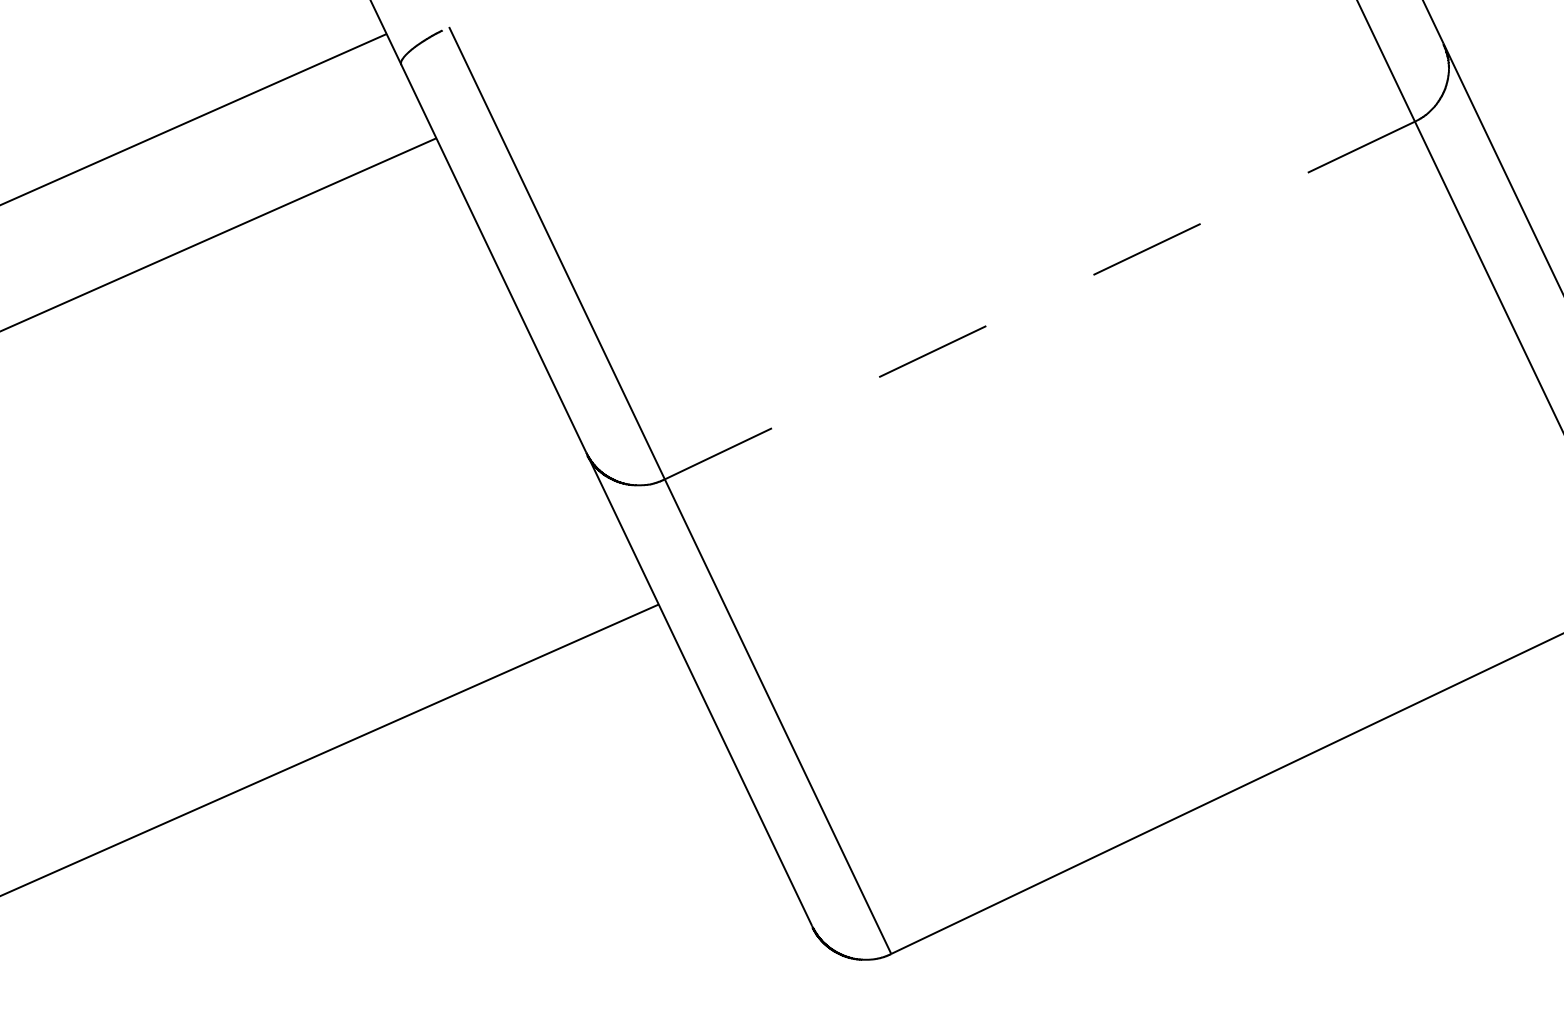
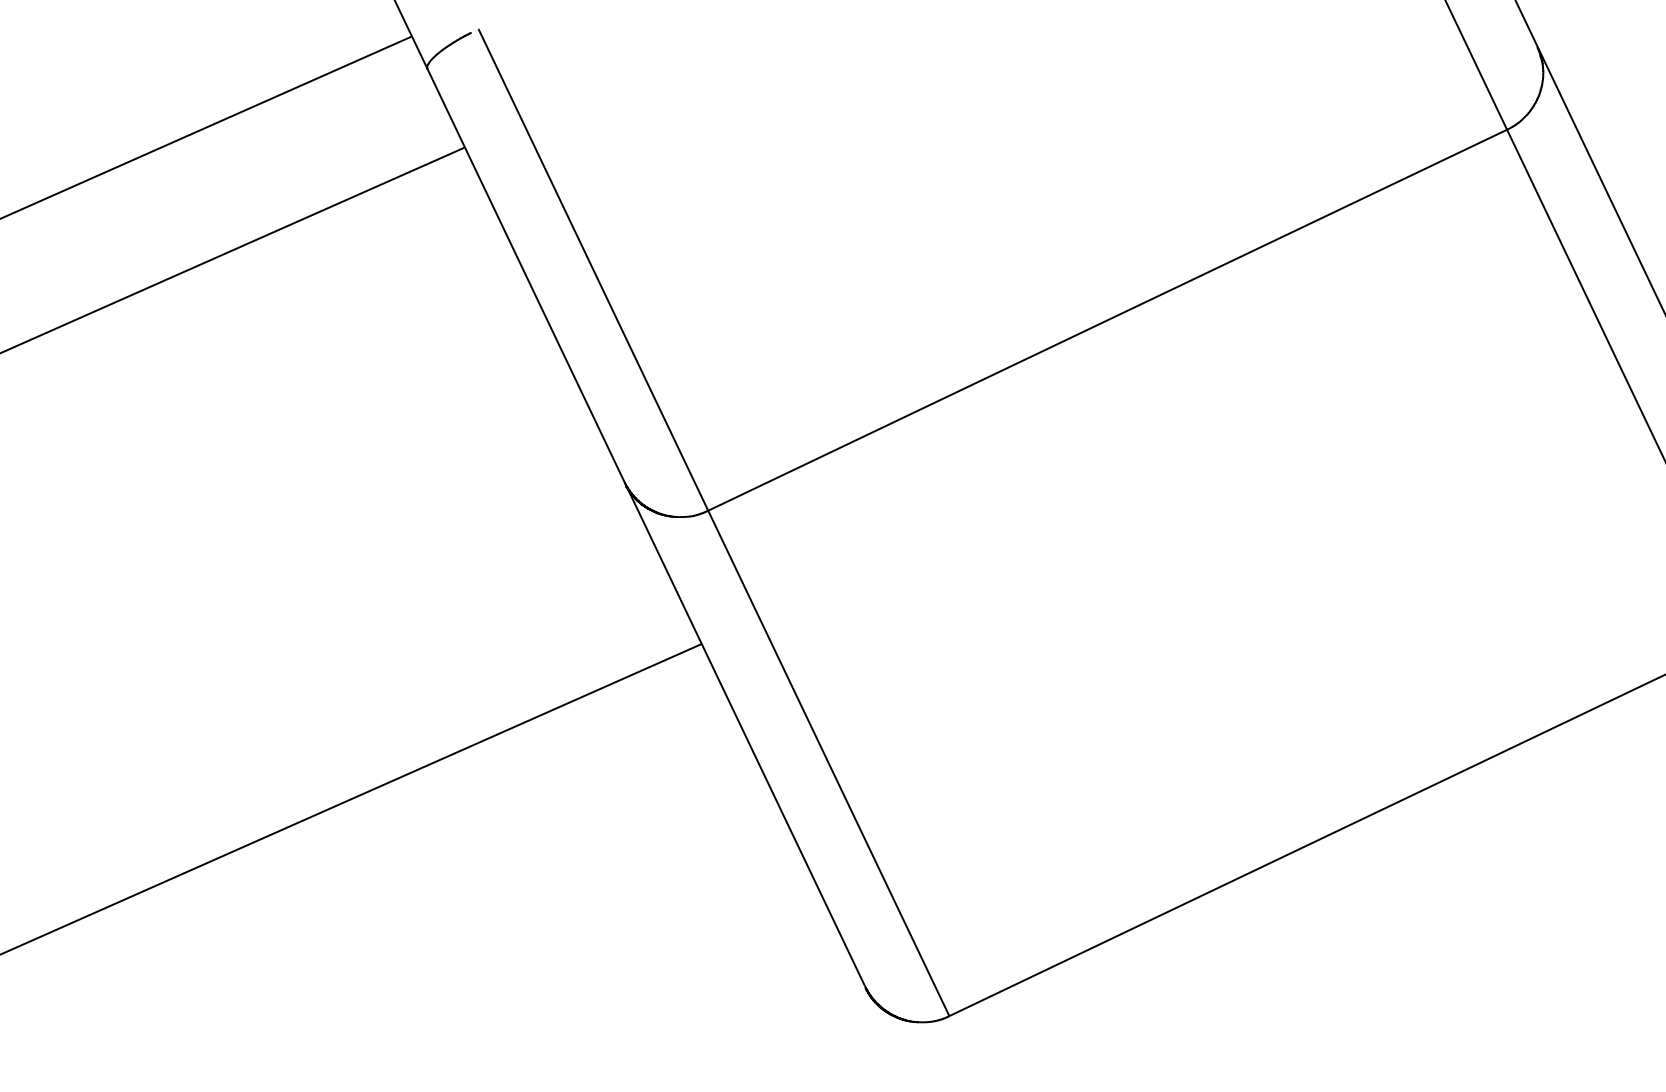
line: (1039, 300) -> (1107, 320), dashed -> solid

